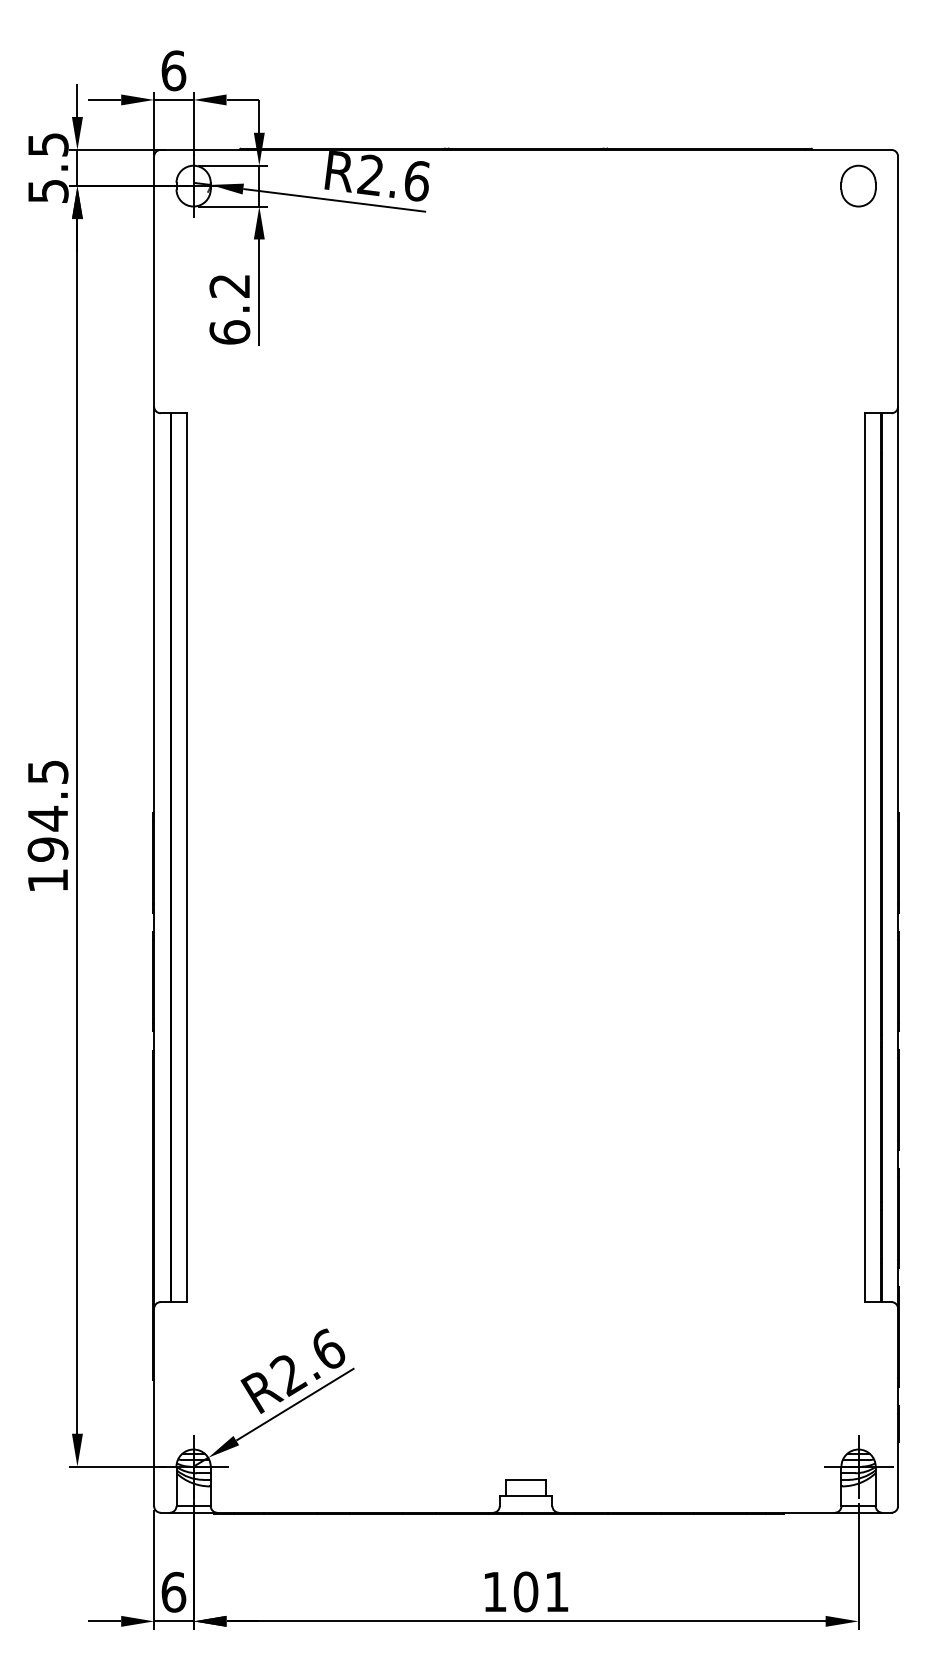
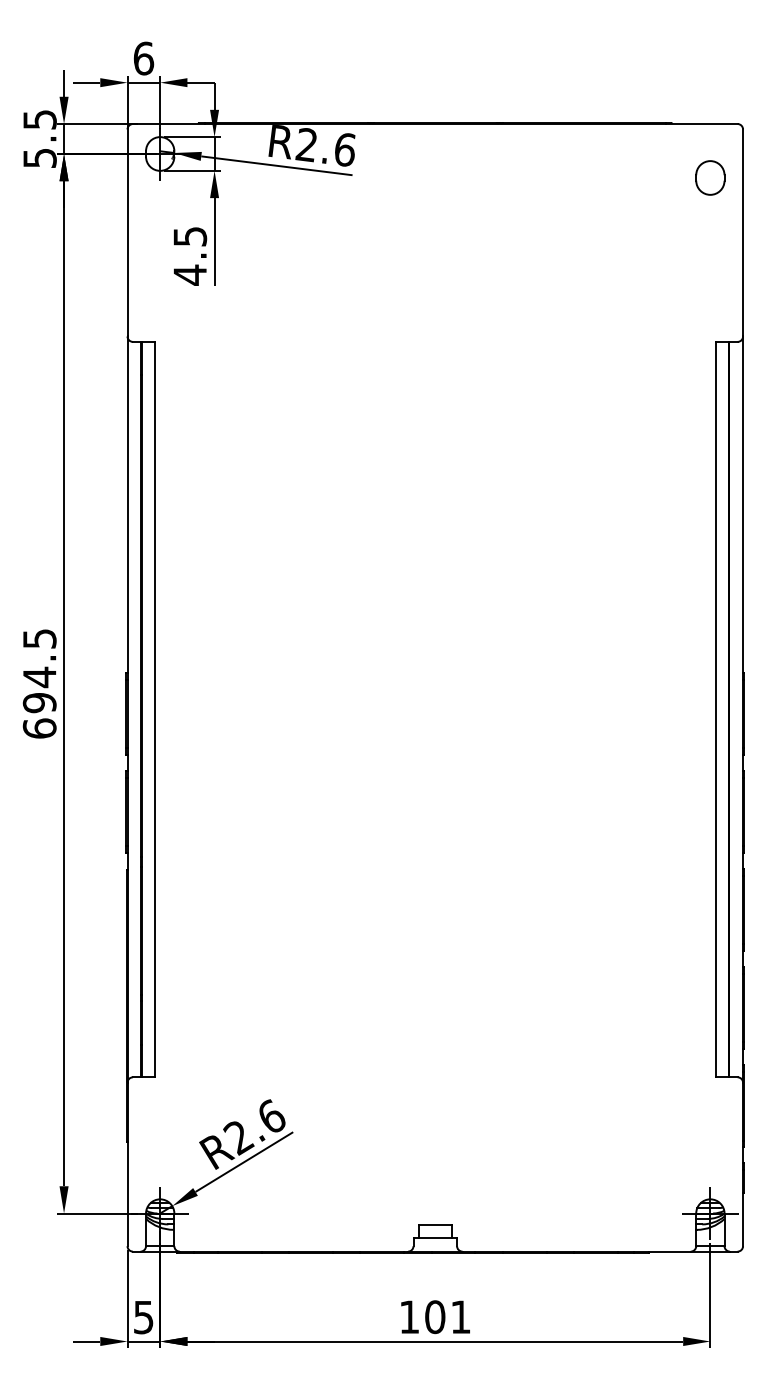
part: (858, 185) -> (710, 177), moved
text: (229, 309) -> (189, 256), 6.2 -> 4.5
text: (47, 880) -> (39, 728), 194.5 -> 694.5
text: (173, 1591) -> (143, 1316), 6 -> 5

